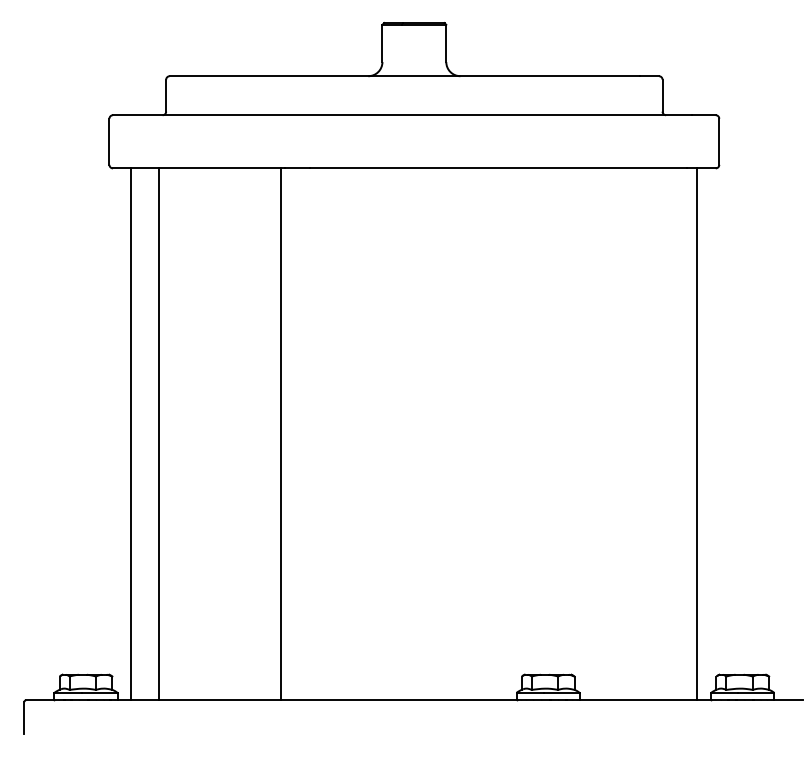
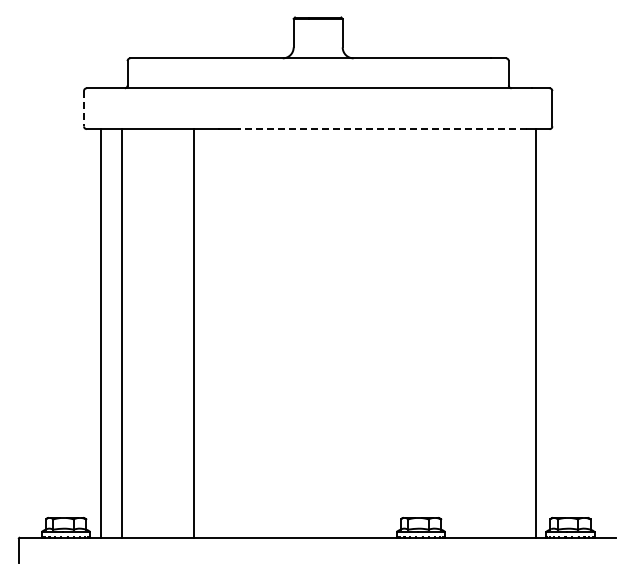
line: (110, 141) -> (84, 108), solid -> dashed
line: (498, 168) -> (382, 129), solid -> dashed
line: (280, 434) -> (193, 333), moved

